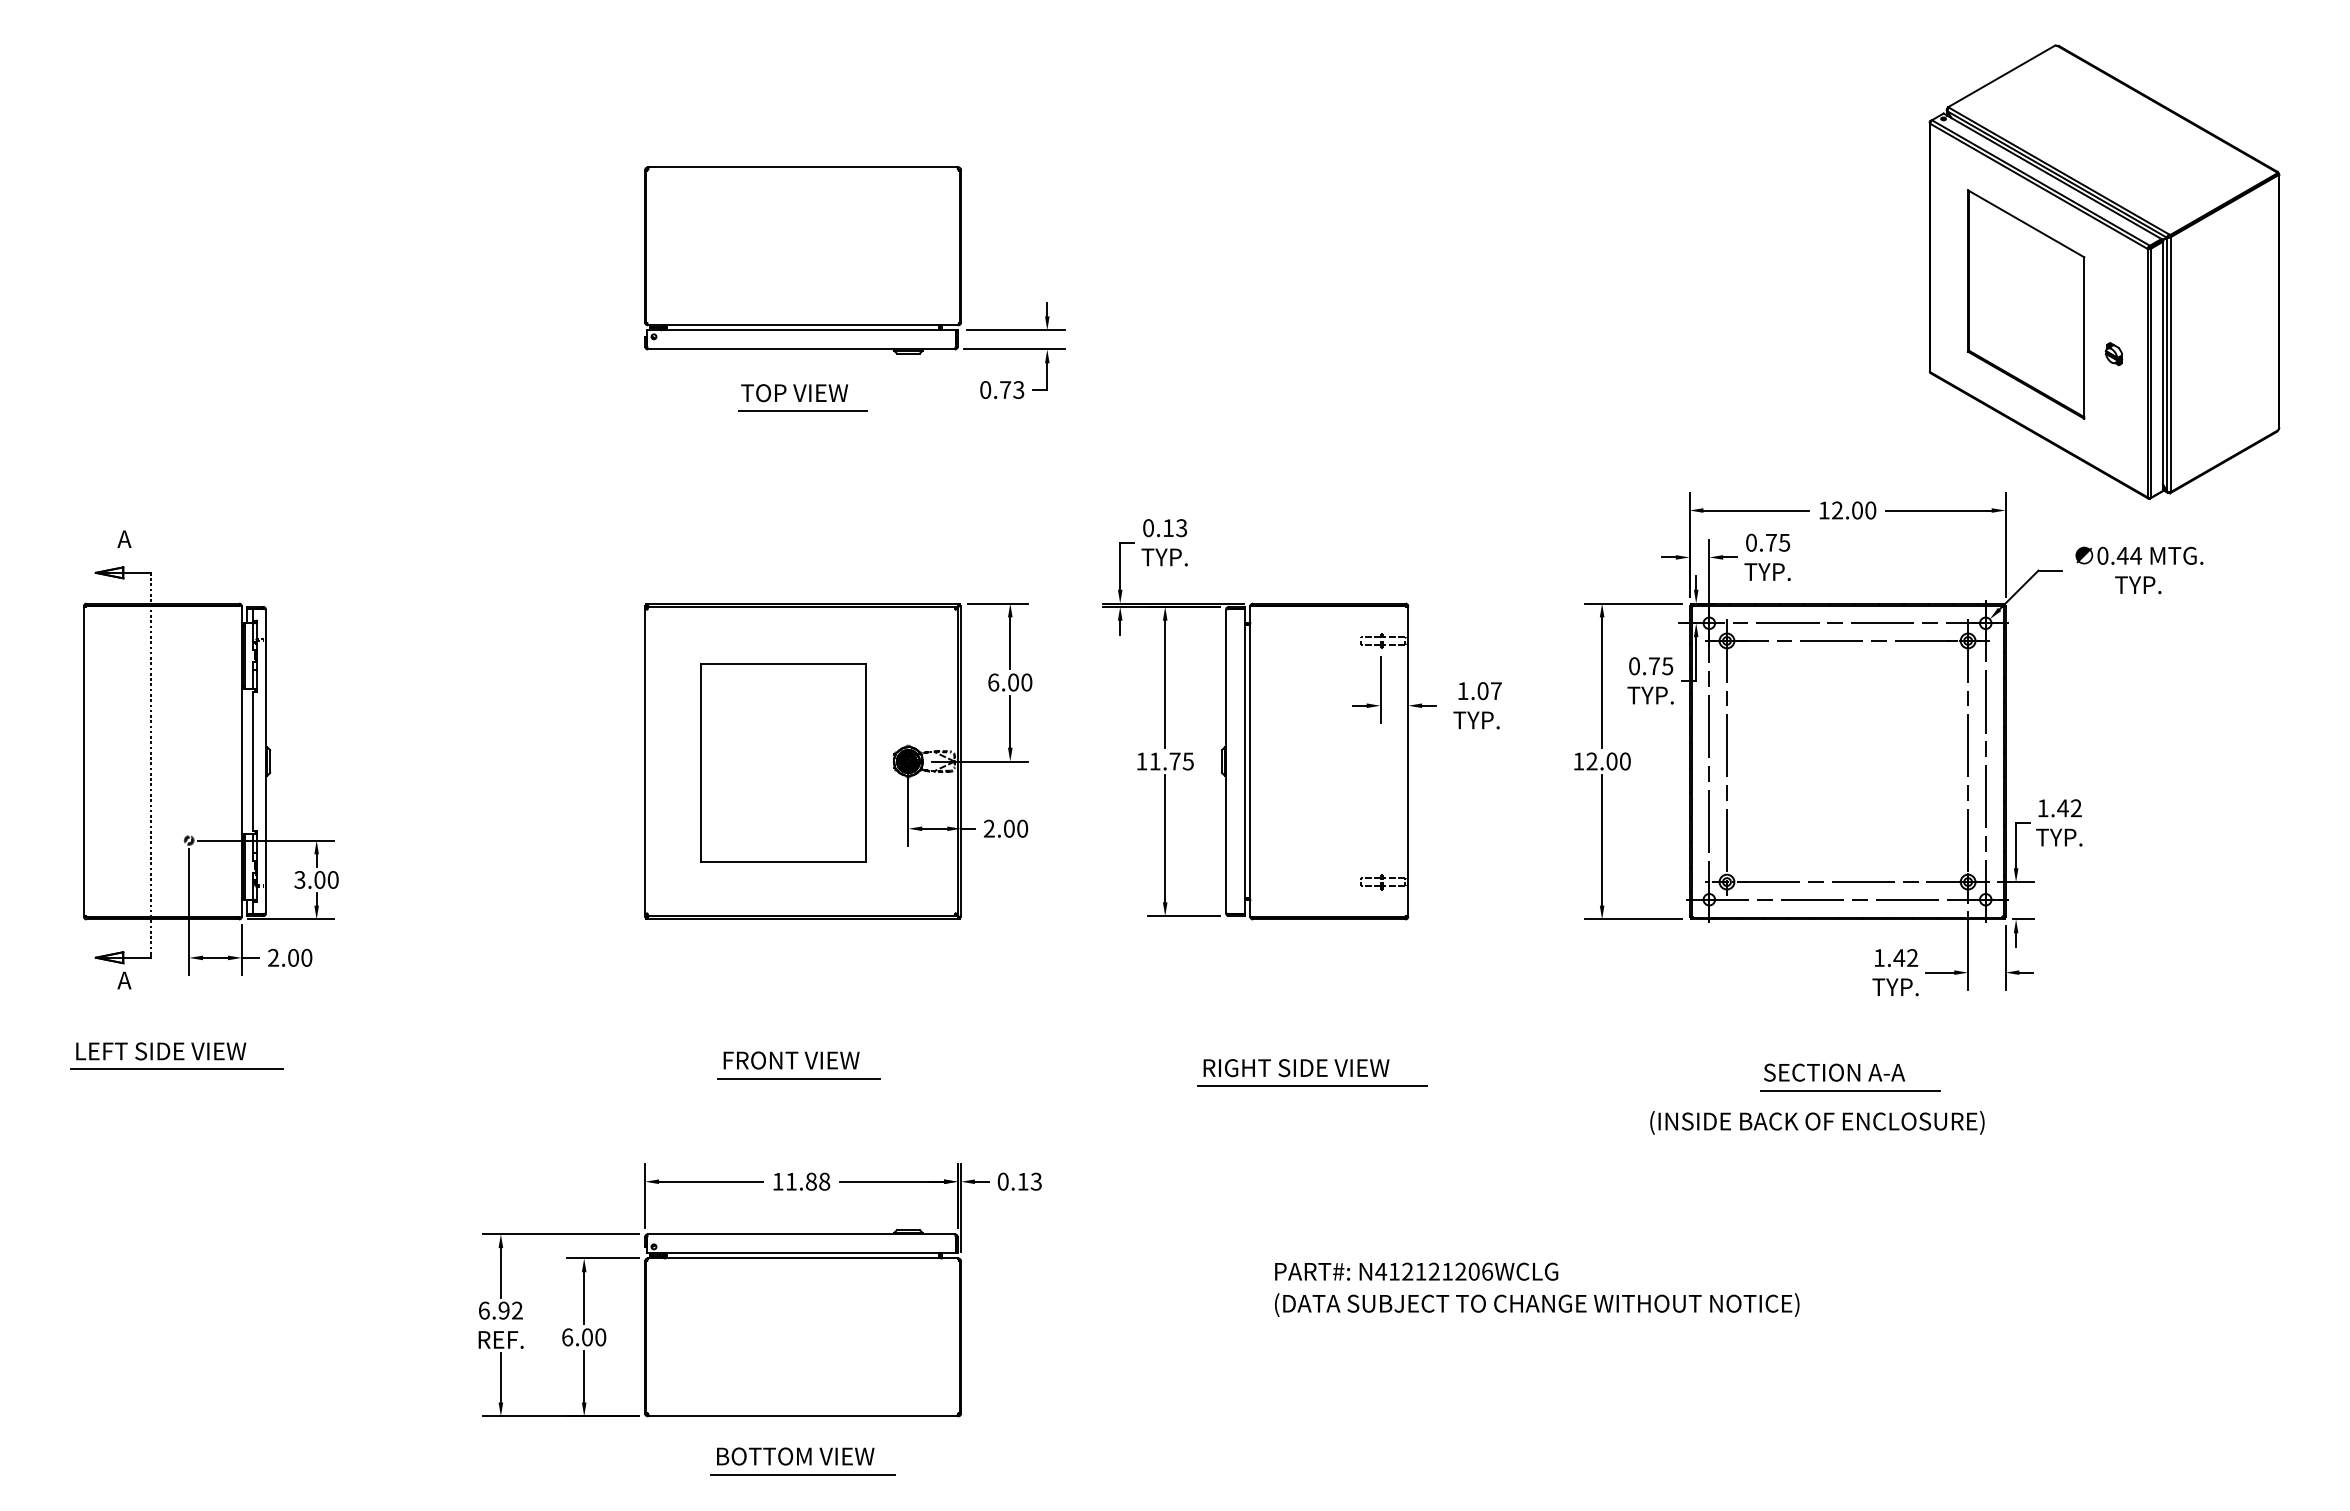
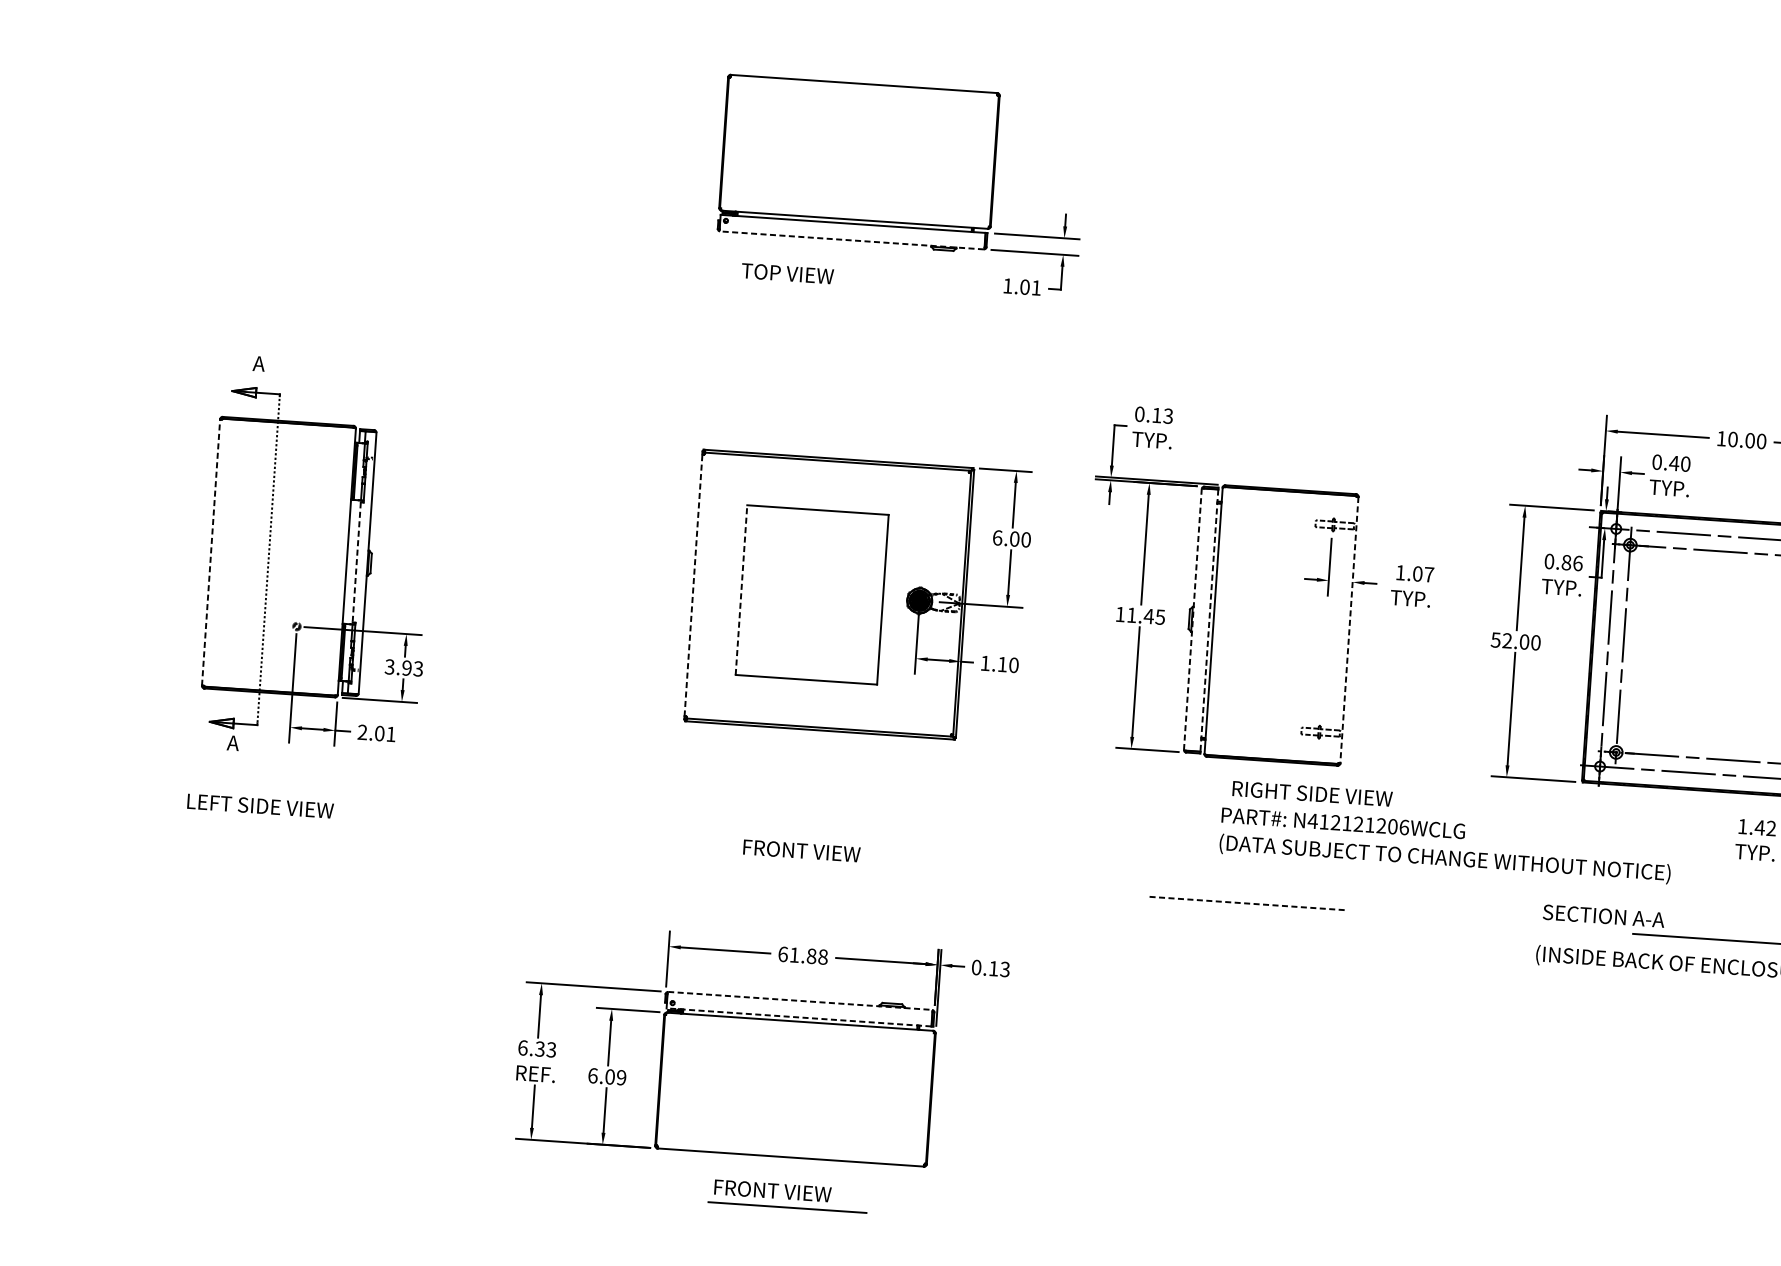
line: (801, 349) -> (852, 240), solid -> dashed
text: (1002, 390) -> (1022, 287), 0.73 -> 1.01
text: (794, 393) -> (787, 274), moved
line: (802, 411) -> (849, 293), removed
text: (1837, 510) -> (1733, 439), 12.00 -> 10.00
text: (1777, 542) -> (1679, 463), 0.75 -> 0.40
text: (1661, 666) -> (1572, 563), 0.75 -> 0.86
line: (83, 761) -> (210, 552), solid -> dashed
line: (253, 761) -> (356, 562), solid -> dashed
line: (645, 761) -> (693, 585), solid -> dashed
text: (1175, 761) -> (1149, 616), 11.75 -> 11.45
line: (1226, 761) -> (1193, 619), solid -> dashed
line: (1408, 761) -> (1349, 630), solid -> dashed
text: (1578, 761) -> (1495, 640), 12.00 -> 52.00
line: (1245, 762) -> (1209, 621), solid -> dashed
line: (701, 763) -> (741, 590), solid -> dashed
text: (998, 828) -> (993, 663), 2.00 -> 1.10
text: (326, 879) -> (412, 668), 3.00 -> 3.93
text: (306, 957) -> (390, 734), 2.00 -> 2.01
text: (1296, 1068) -> (1312, 794), moved
line: (176, 1069) -> (272, 822), removed
text: (1834, 1072) -> (1603, 916), moved
line: (798, 1078) -> (806, 866), removed
line: (1312, 1086) -> (1248, 903), solid -> dashed
text: (778, 1181) -> (783, 954), 11.88 -> 61.88
line: (801, 1234) -> (800, 1001), solid -> dashed
line: (800, 1253) -> (798, 1017), solid -> dashed
text: (1537, 1289) -> (1446, 845), moved
text: (510, 1310) -> (545, 1049), 6.92 -> 6.33
text: (600, 1337) -> (621, 1077), 6.00 -> 6.09
text: (796, 1456) -> (782, 1191), BOTTOM VIEW -> FRONT VIEW

